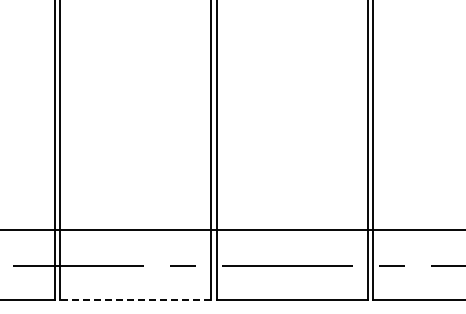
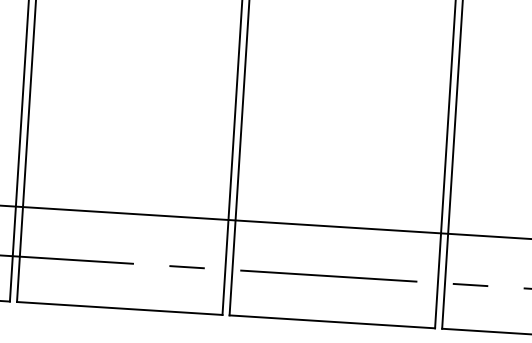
line: (135, 299) -> (119, 308), dashed -> solid

